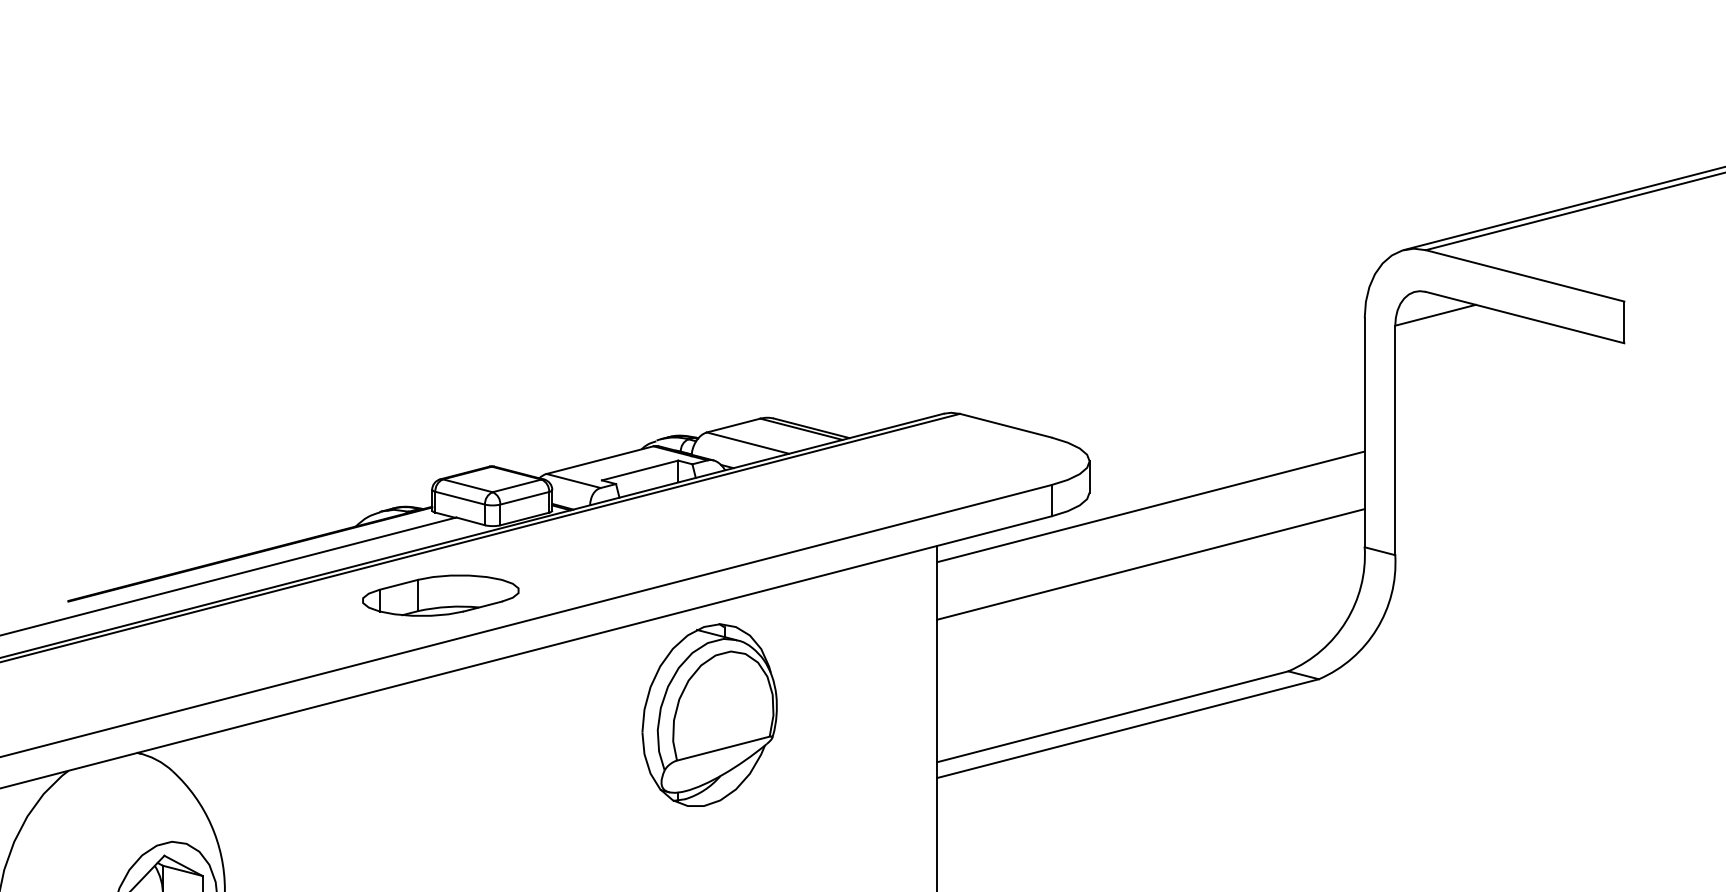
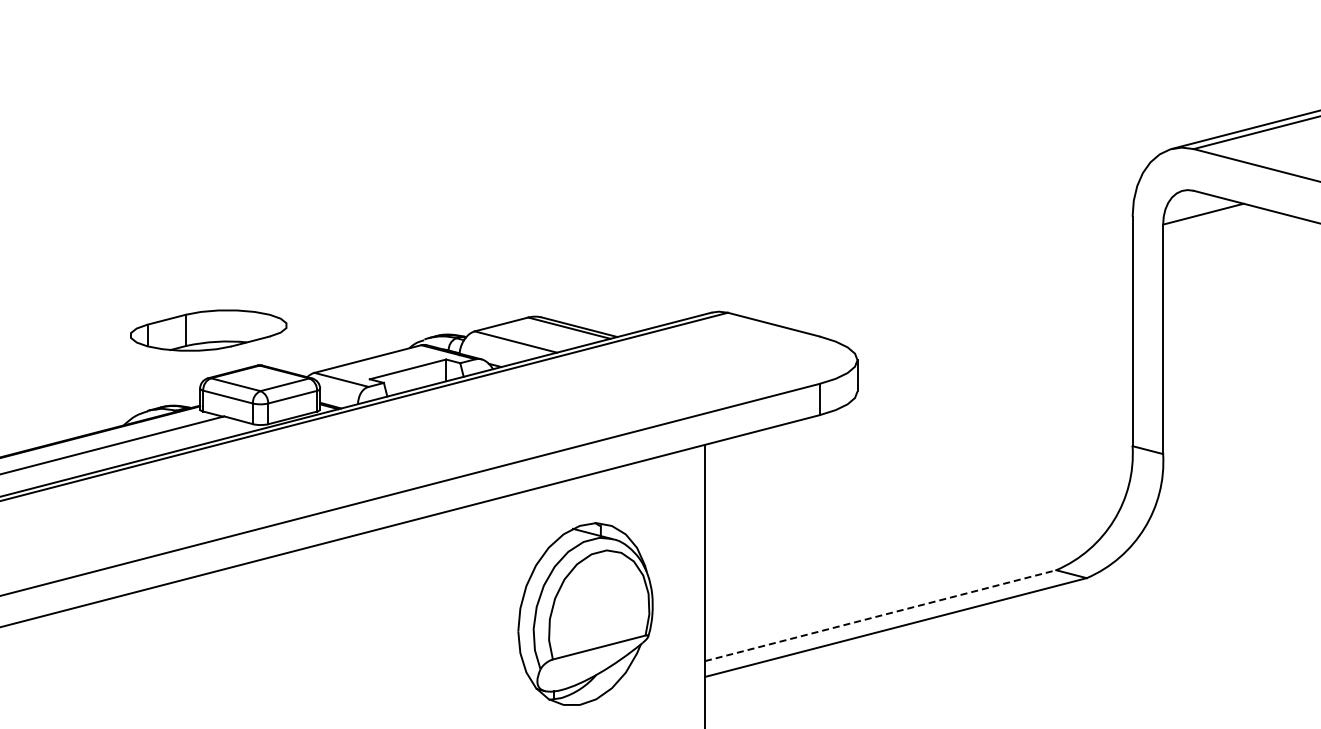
line: (1150, 506) -> (918, 405), removed
line: (1150, 564) -> (918, 463), removed
part: (440, 595) -> (208, 330), moved
part: (709, 714) -> (585, 613), moved
line: (1113, 716) -> (881, 615), solid -> dashed

